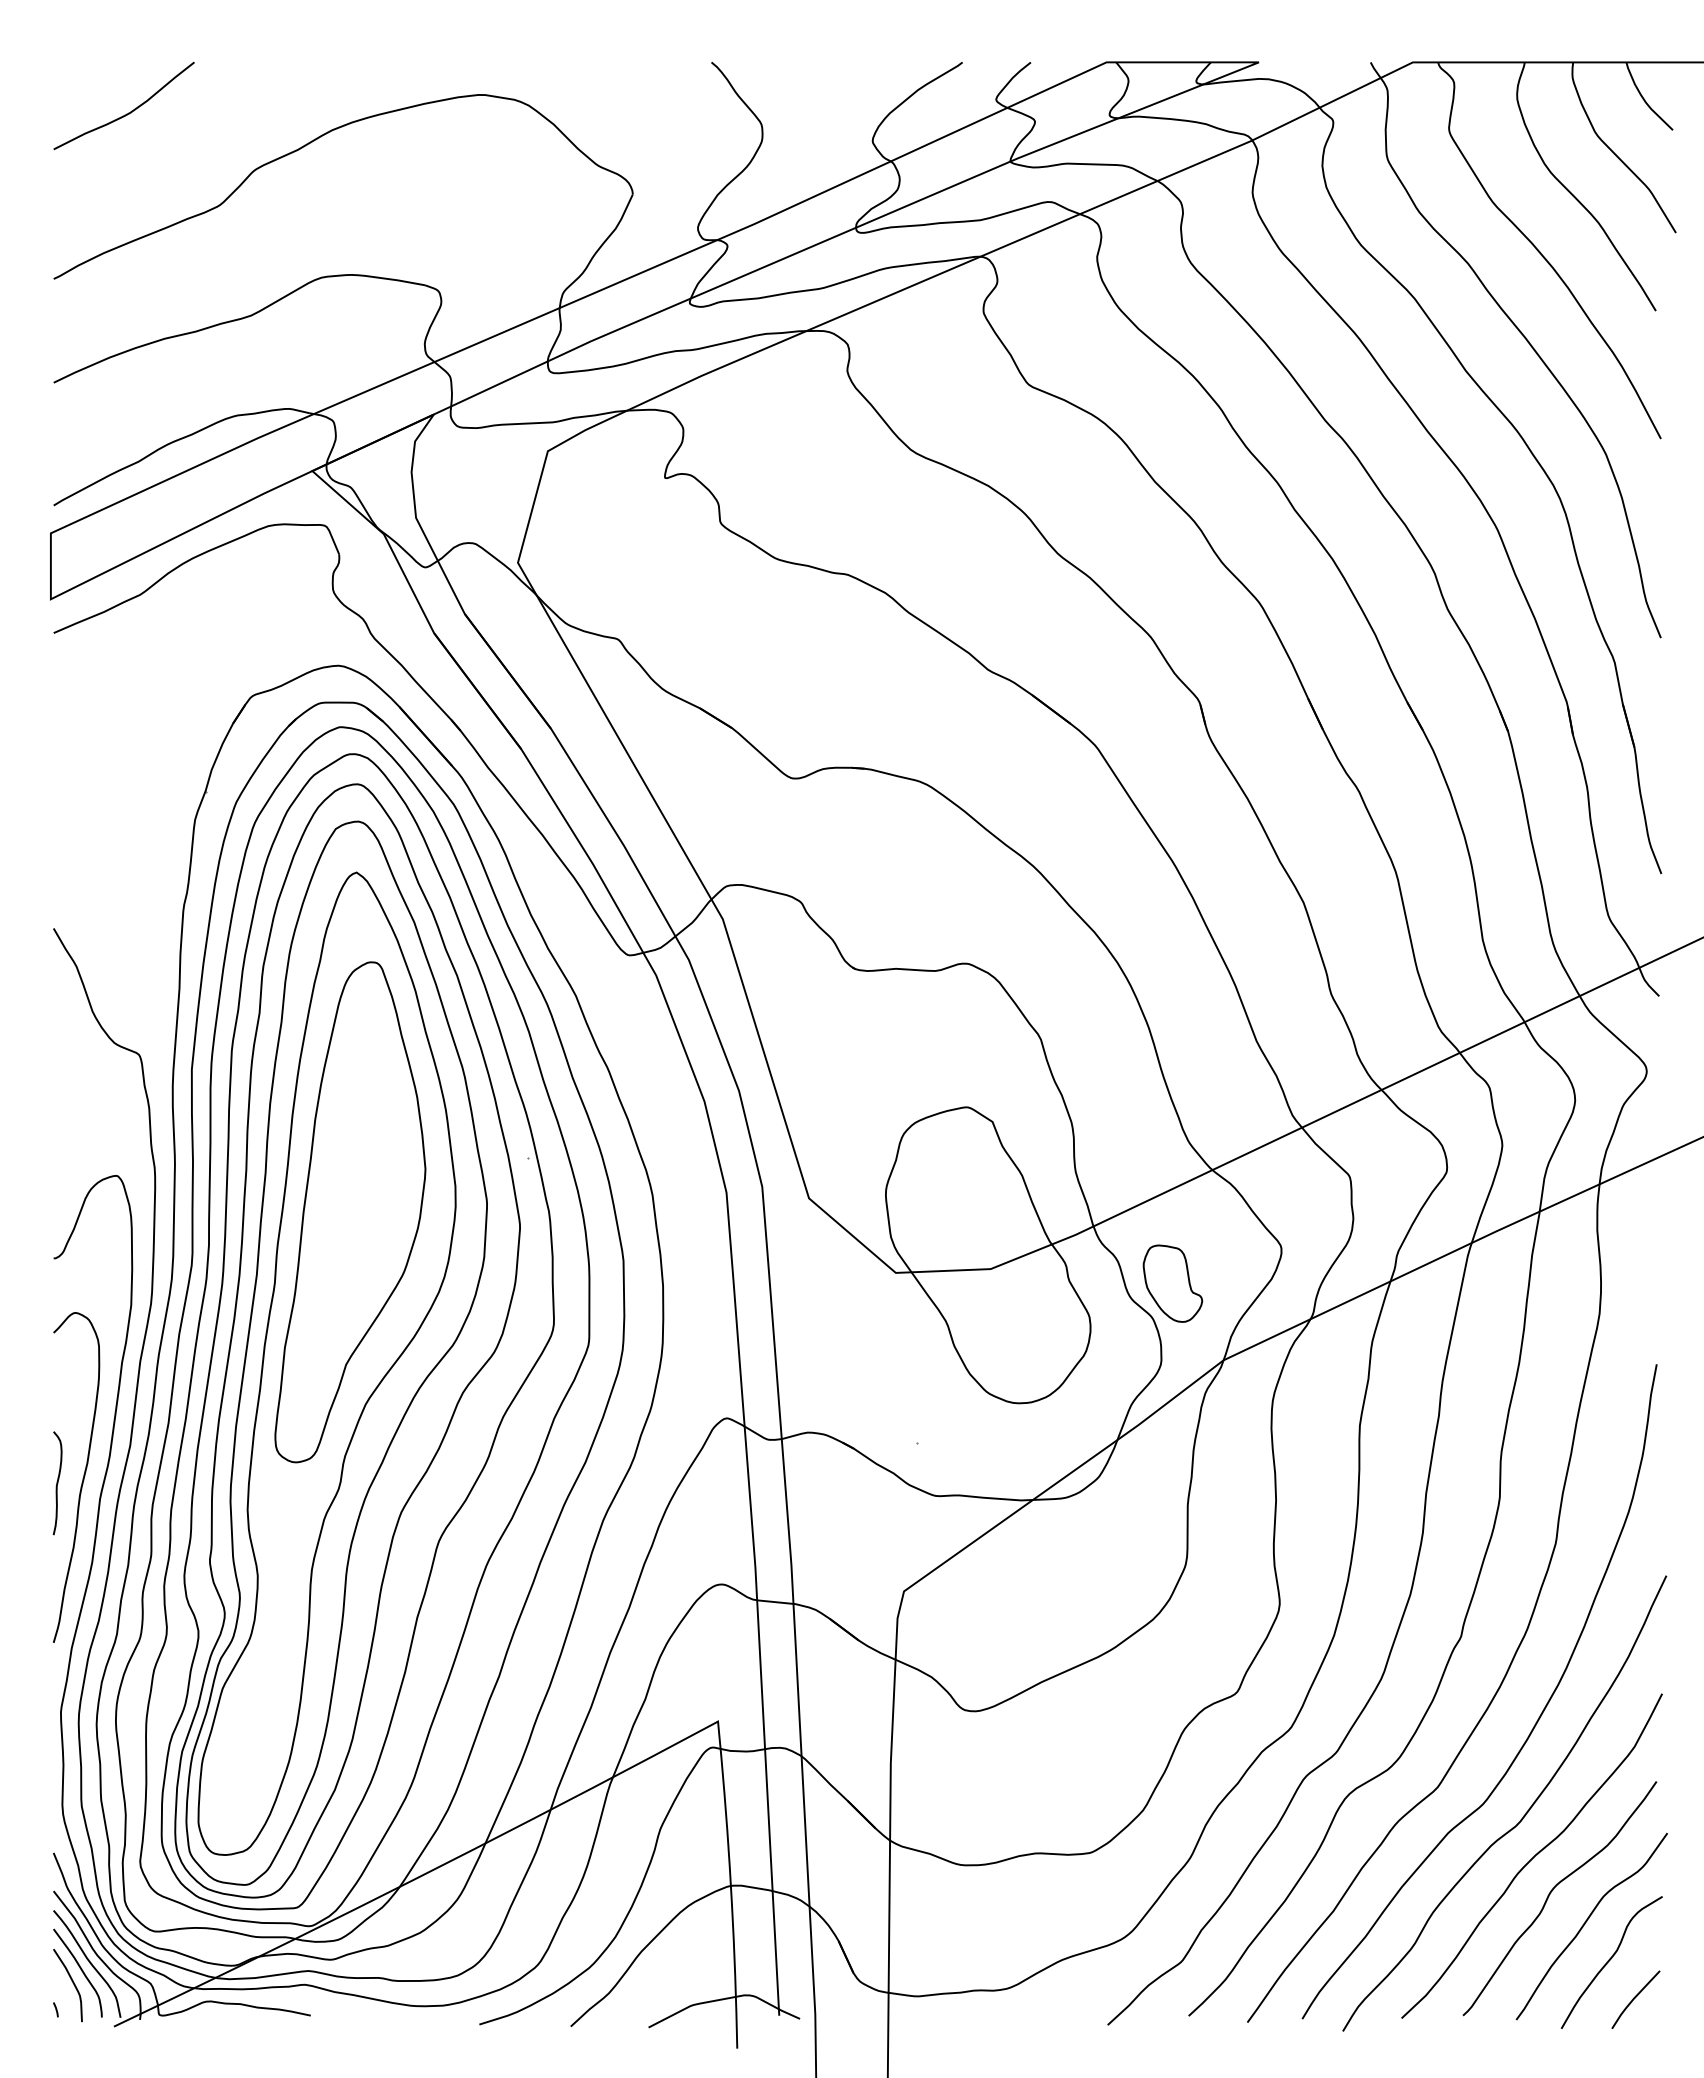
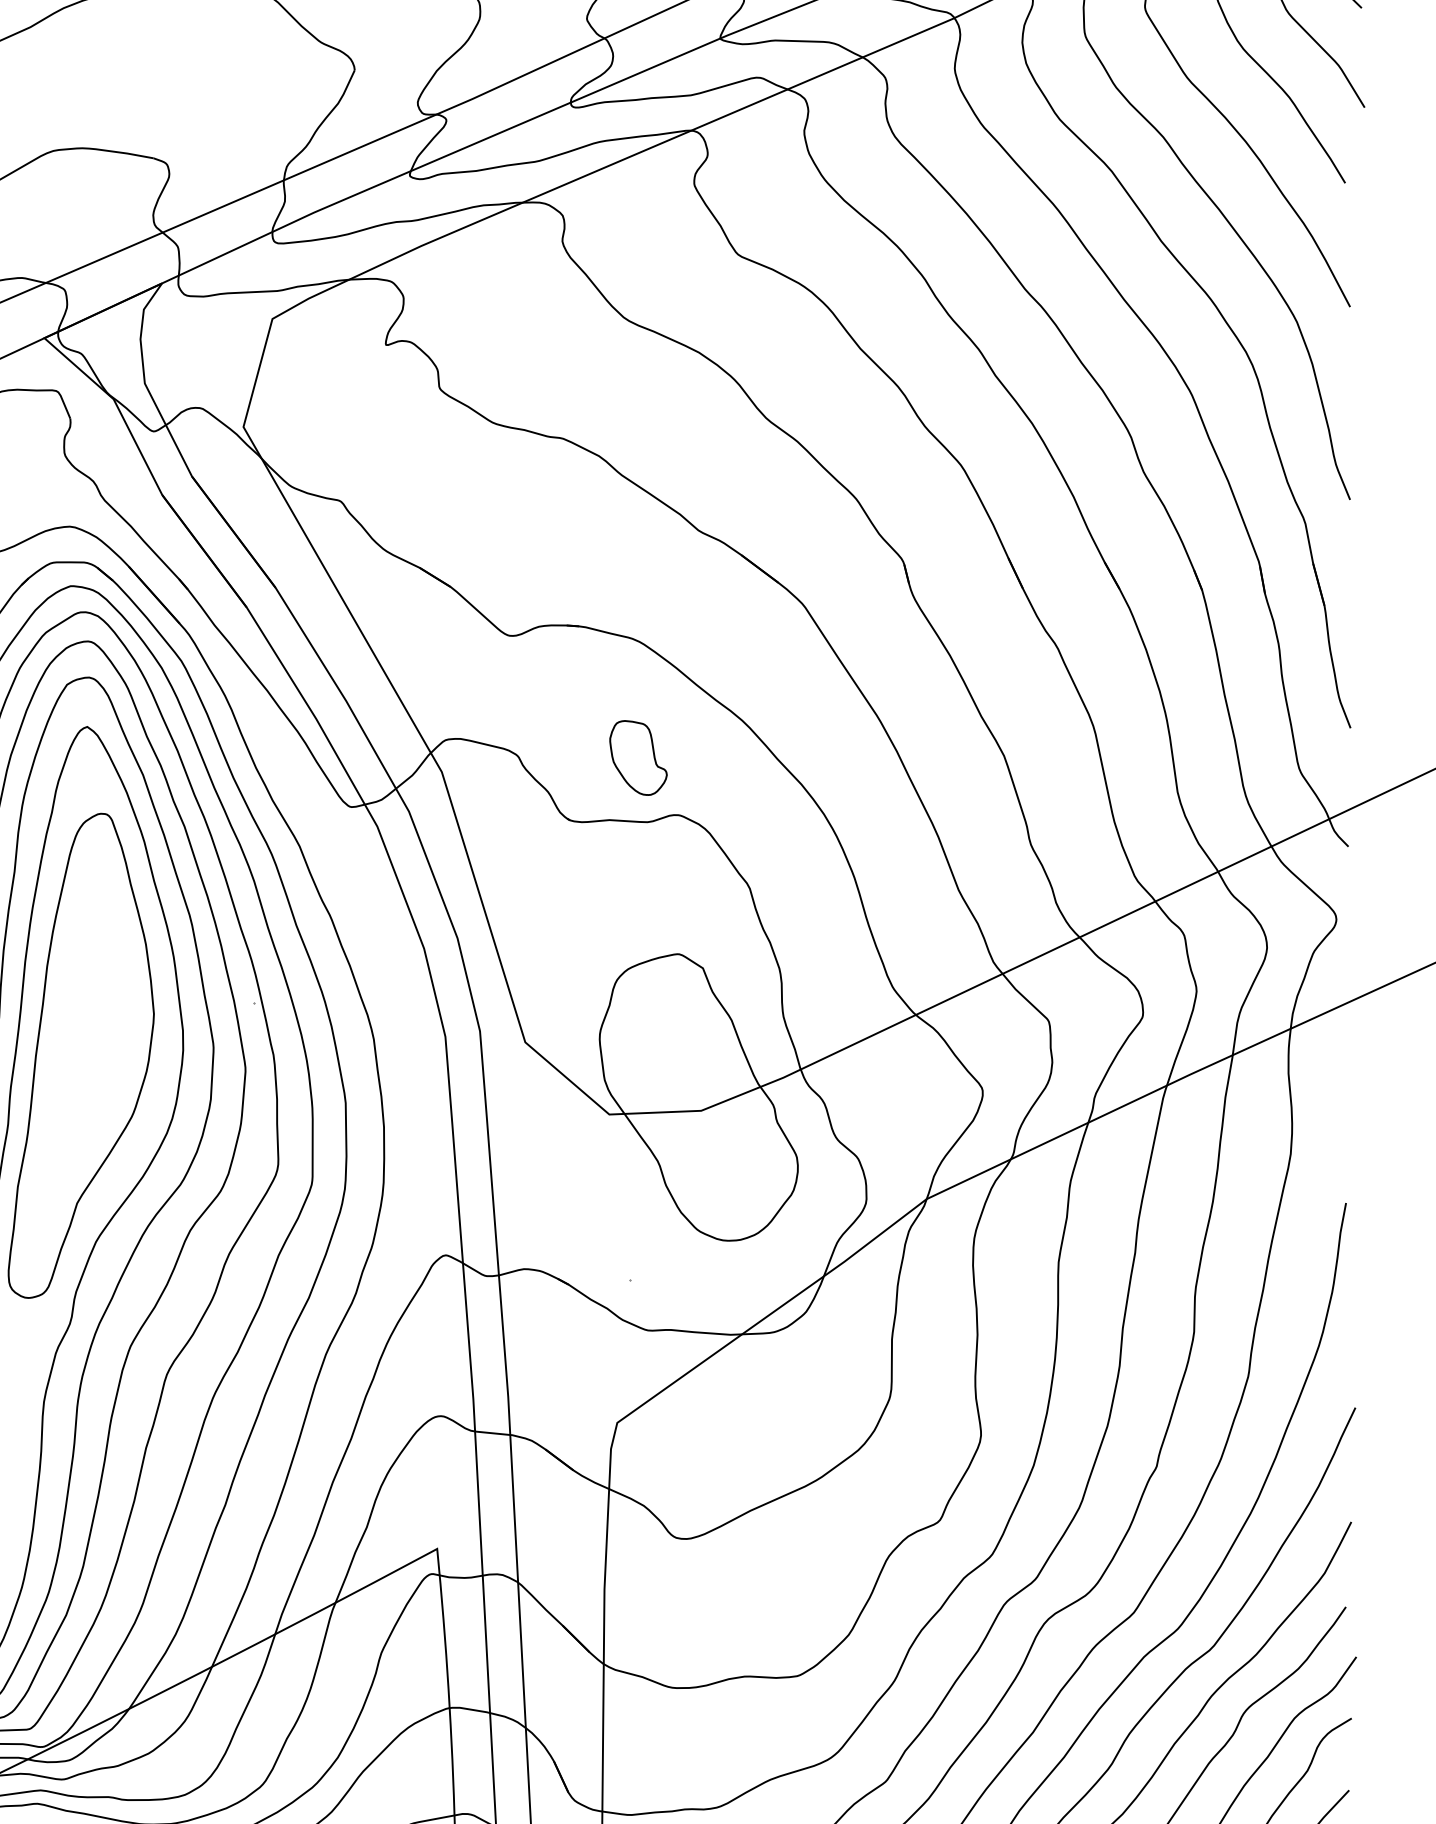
part: (1172, 1283) -> (638, 757), moved

